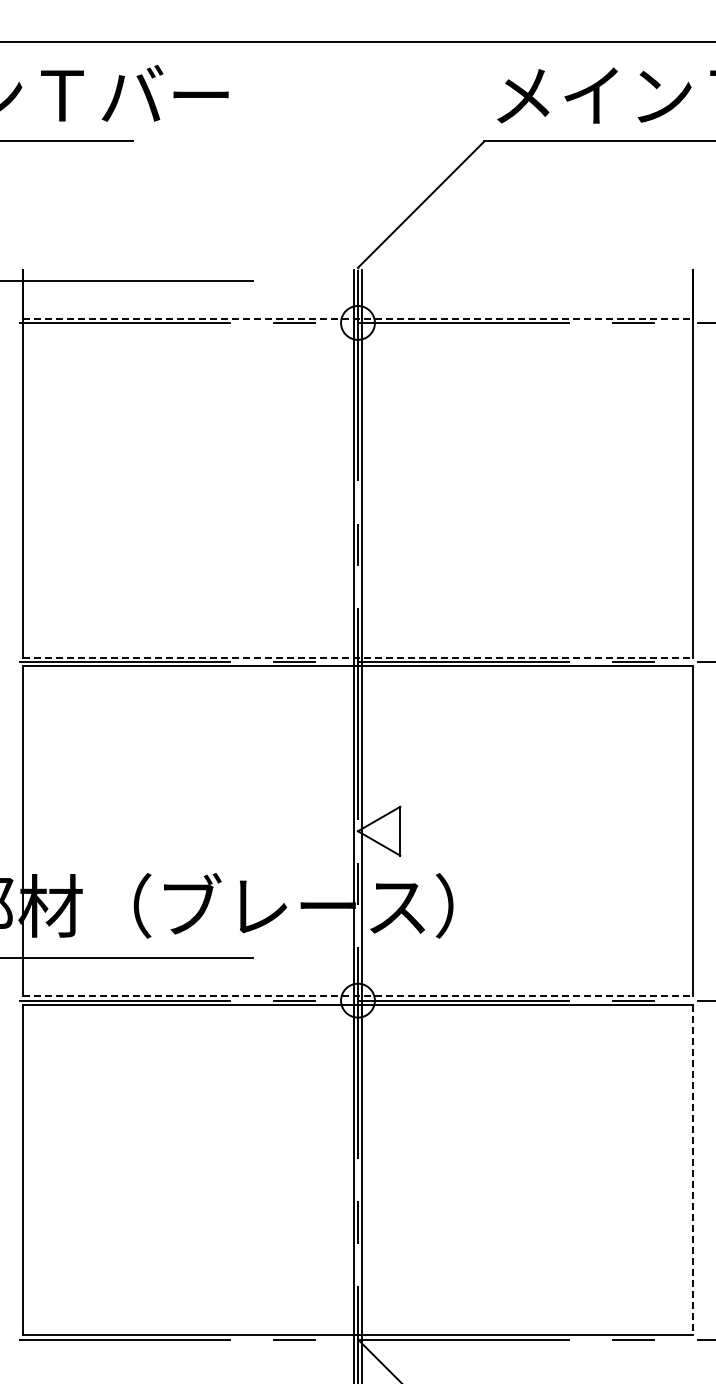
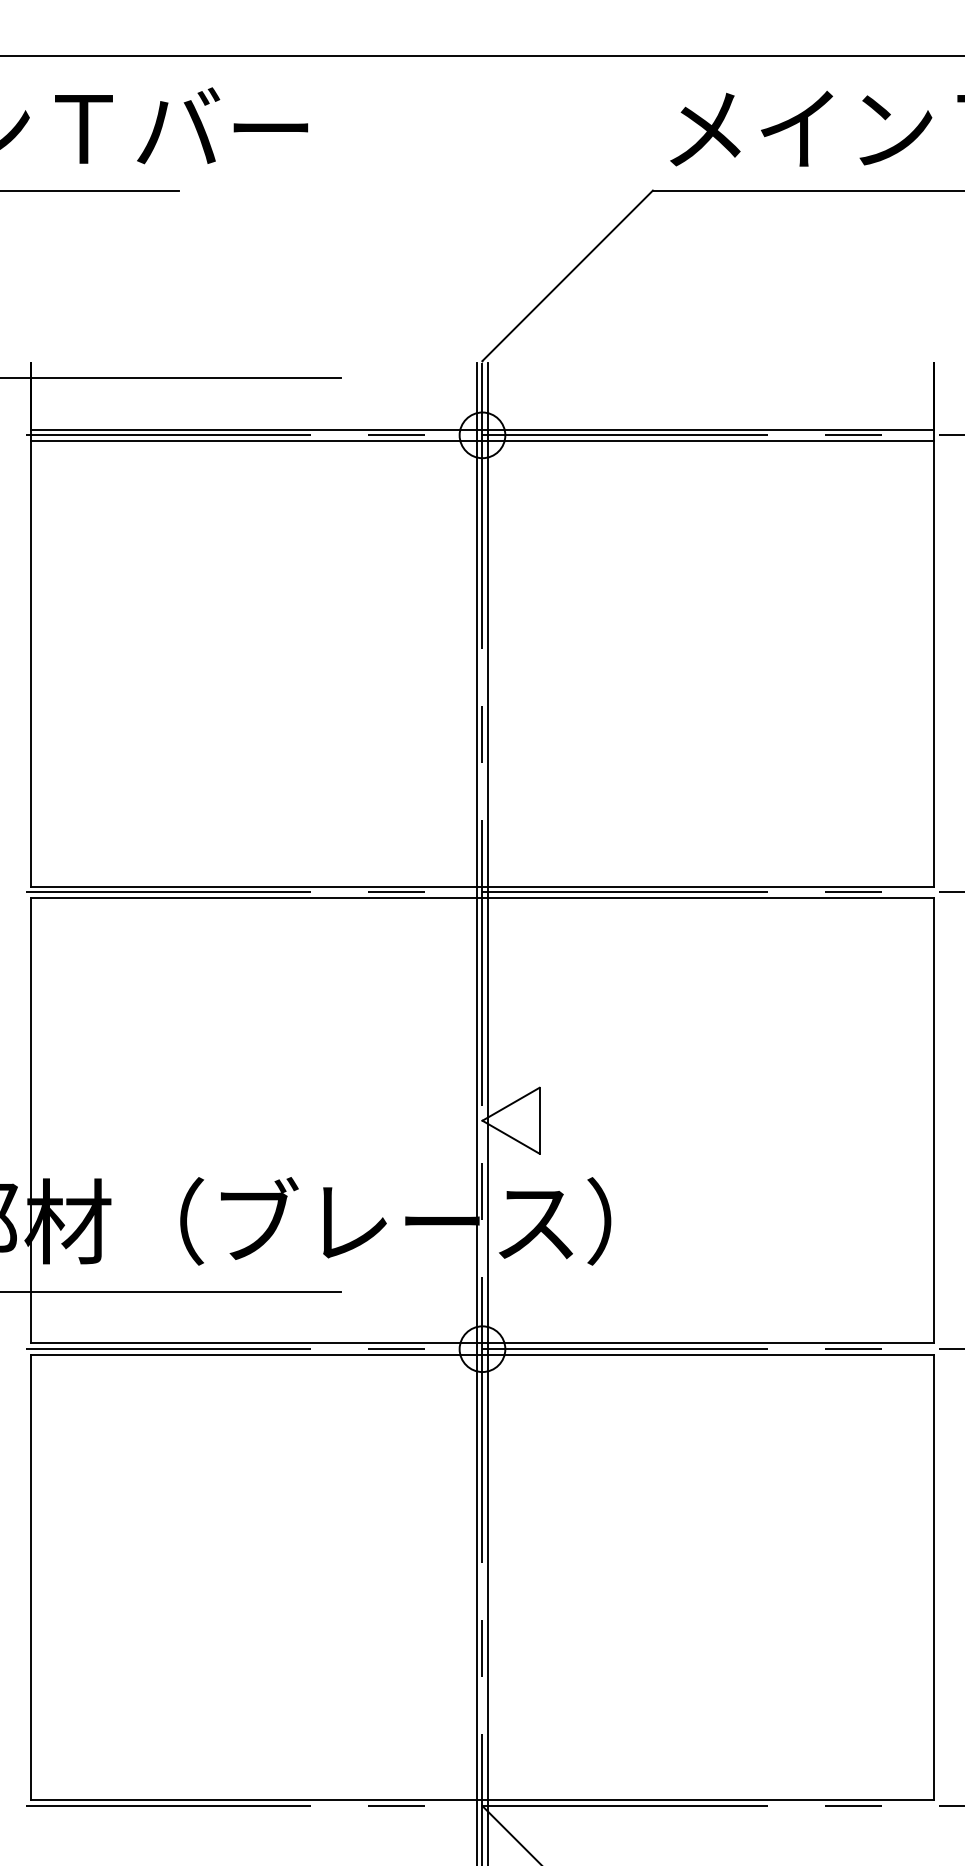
line: (357, 318) -> (481, 429), dashed -> solid
line: (357, 327) -> (481, 441), added
line: (357, 657) -> (481, 886), dashed -> solid
line: (357, 996) -> (481, 1343), dashed -> solid
line: (692, 1170) -> (933, 1578), dashed -> solid

